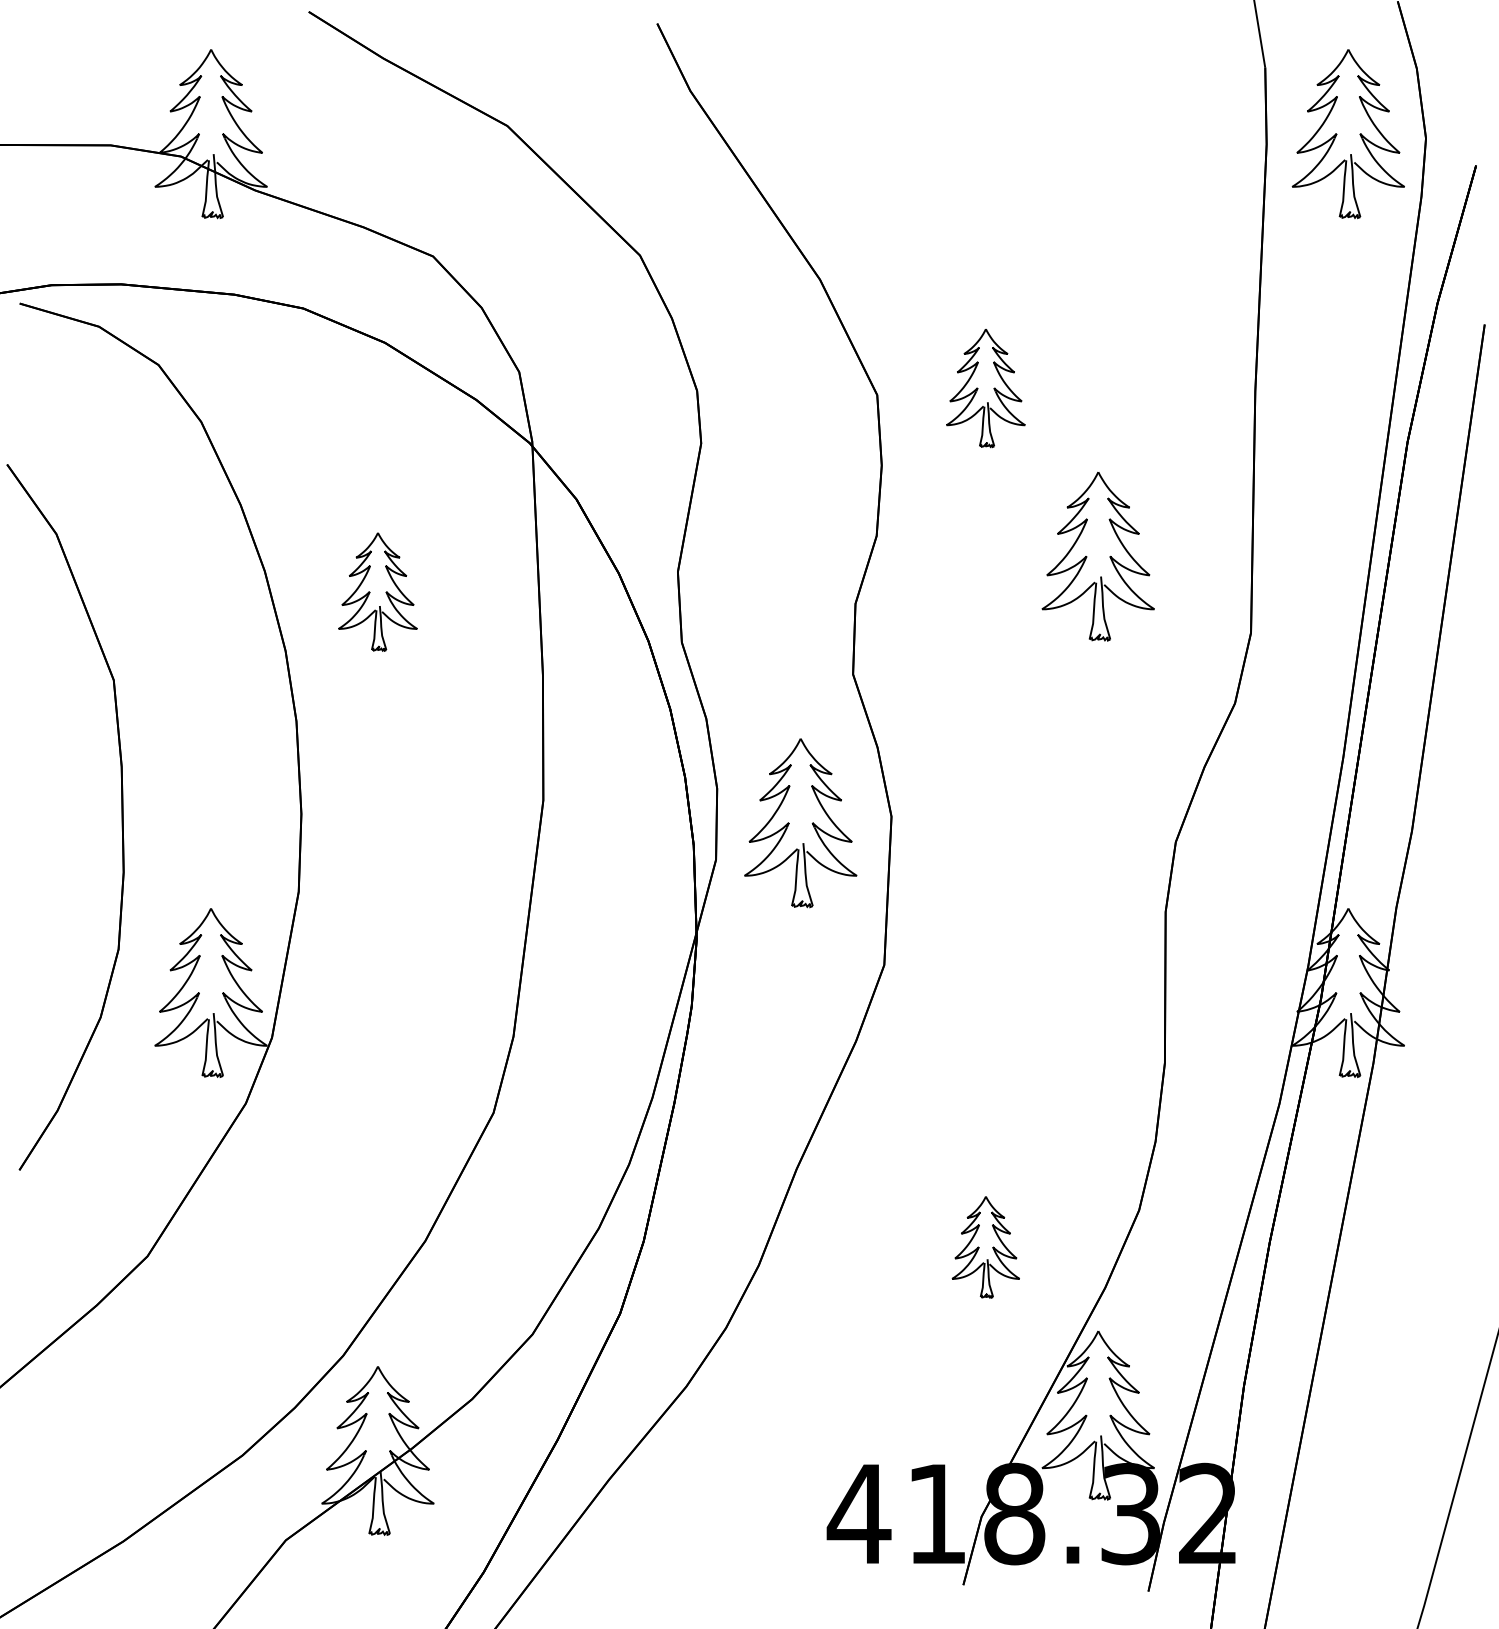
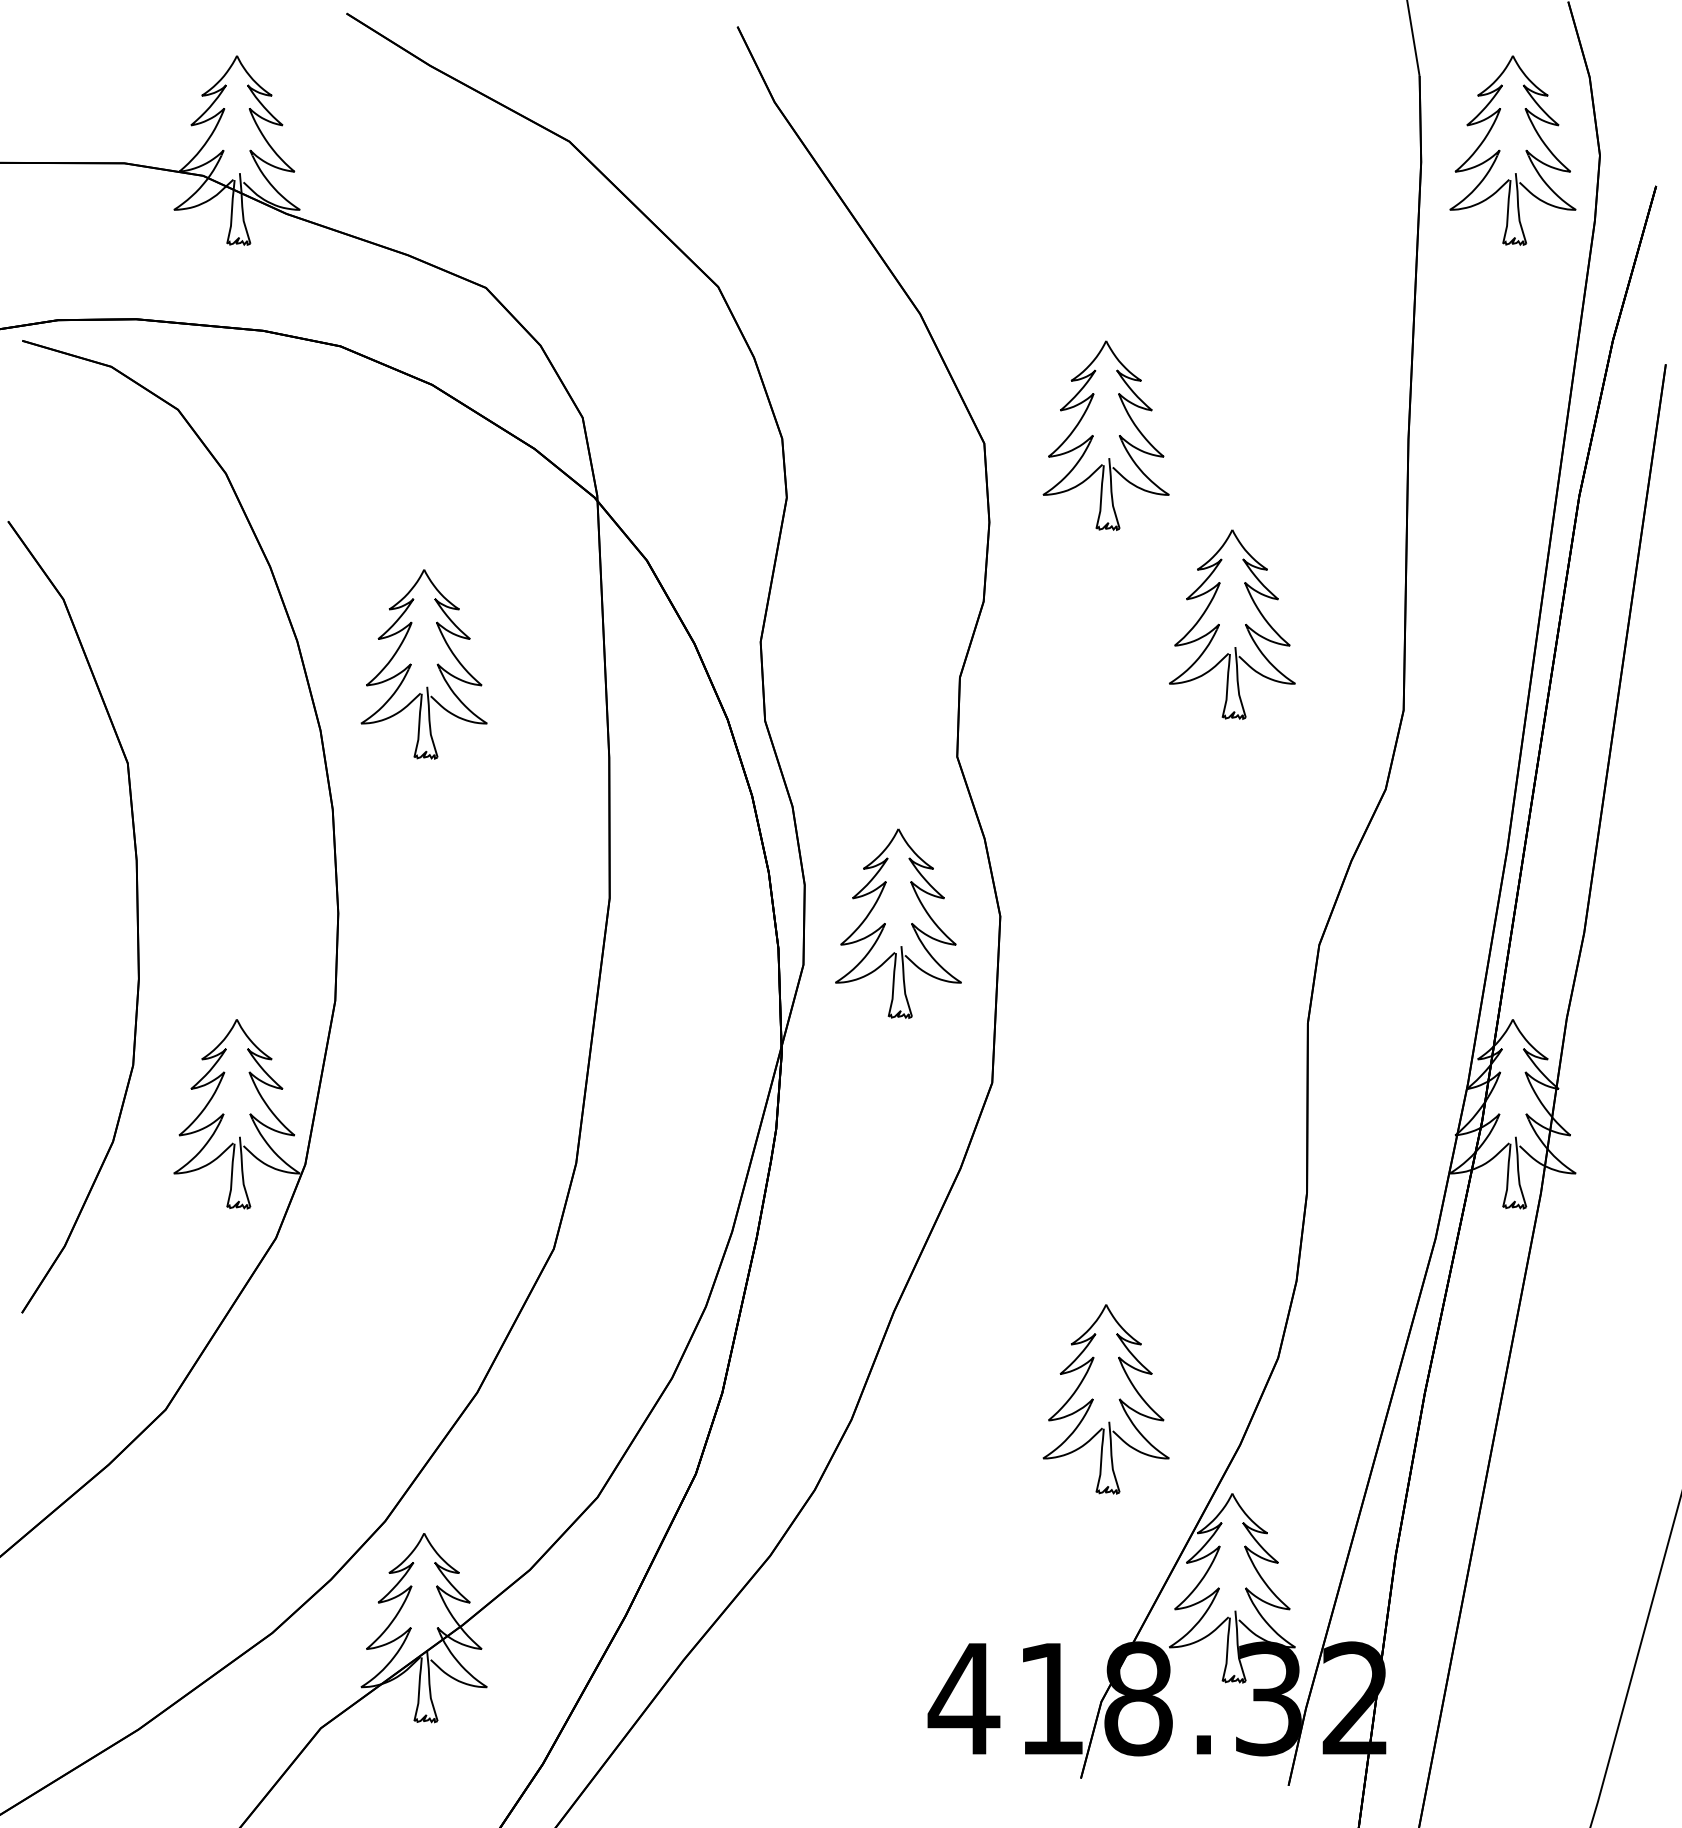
part: (985, 388) -> (1105, 436), size x1.43
part: (377, 591) -> (423, 663), size x1.43
part: (985, 1247) -> (1105, 1399), size x1.67

